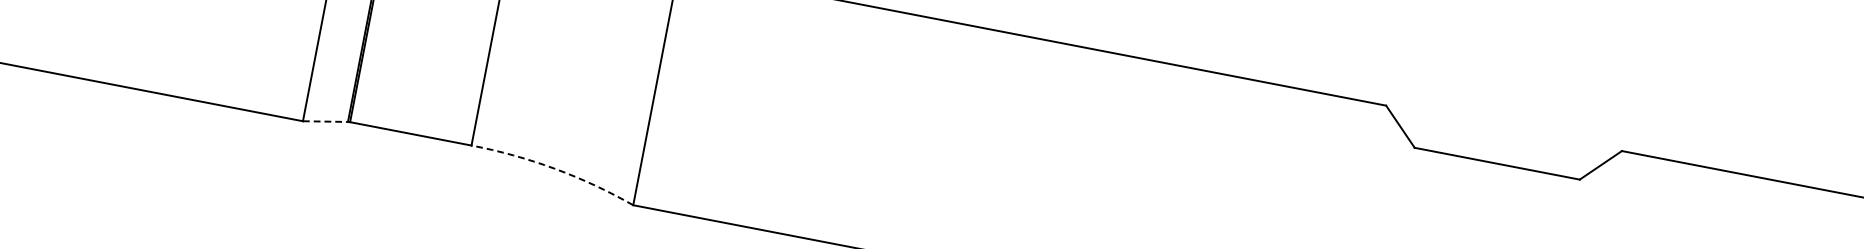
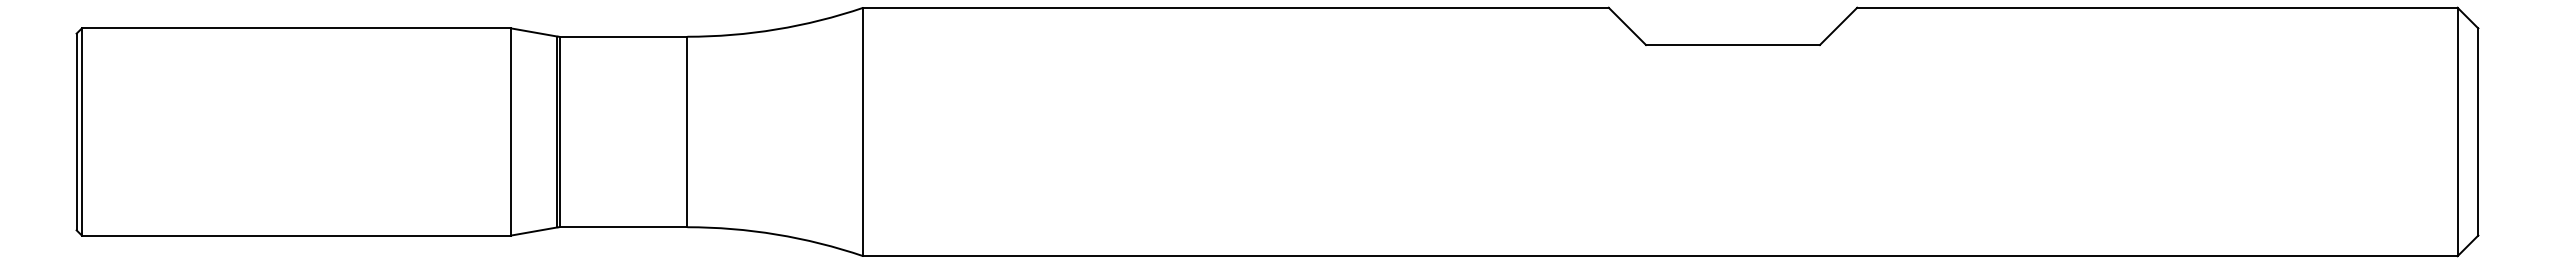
line: (325, 121) -> (534, 231), dashed -> solid
arc: (554, 168) -> (776, 234), dashed -> solid

